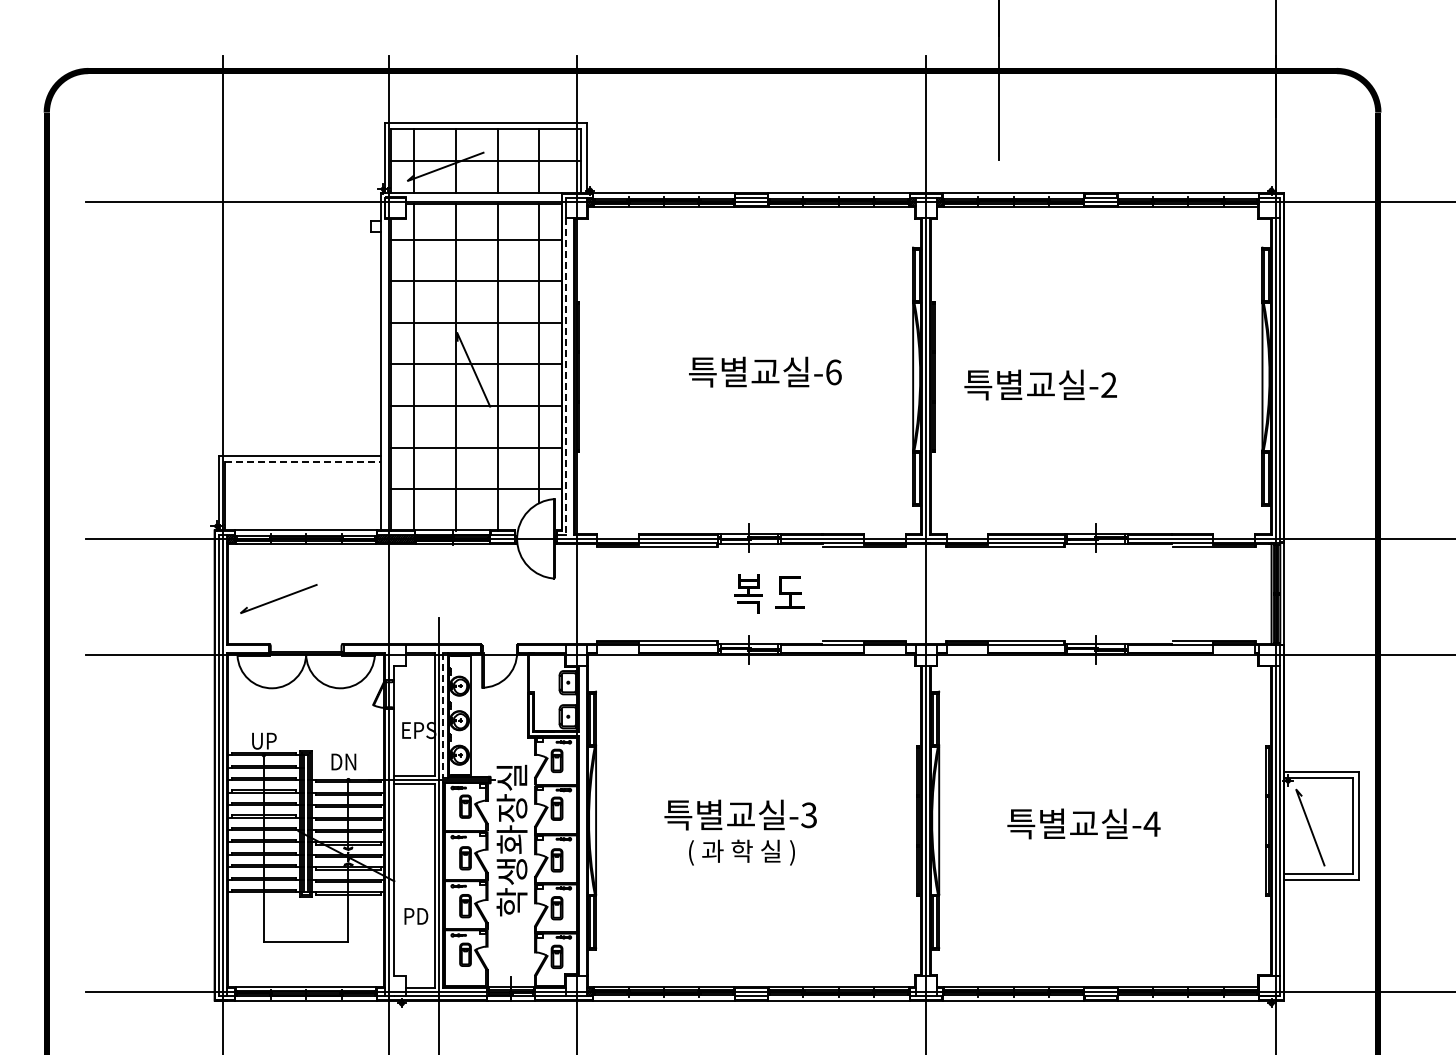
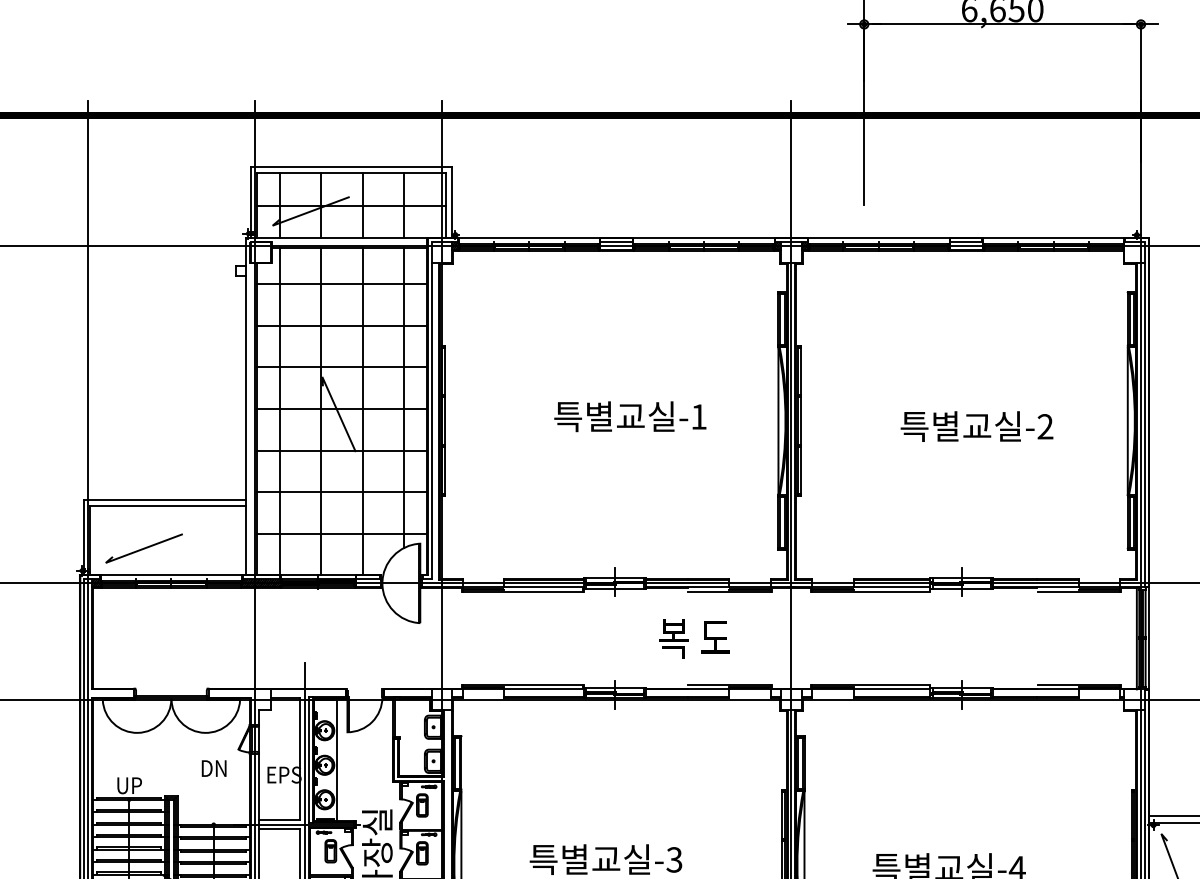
text: (833, 372) -> (698, 417), -6 -> -1
line: (566, 376) -> (431, 421), dashed -> solid
text: (1040, 384) -> (976, 426), moved
line: (303, 461) -> (168, 506), dashed -> solid
text: (769, 593) -> (694, 638), moved
line: (278, 598) -> (143, 548), moved
line: (443, 715) -> (308, 760), dashed -> solid
text: (343, 761) -> (213, 768), moved

